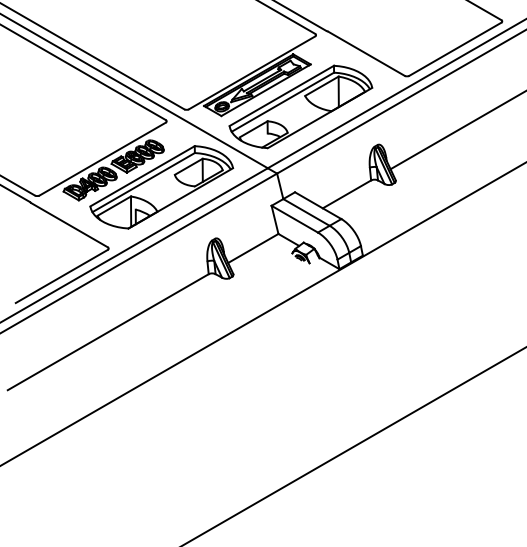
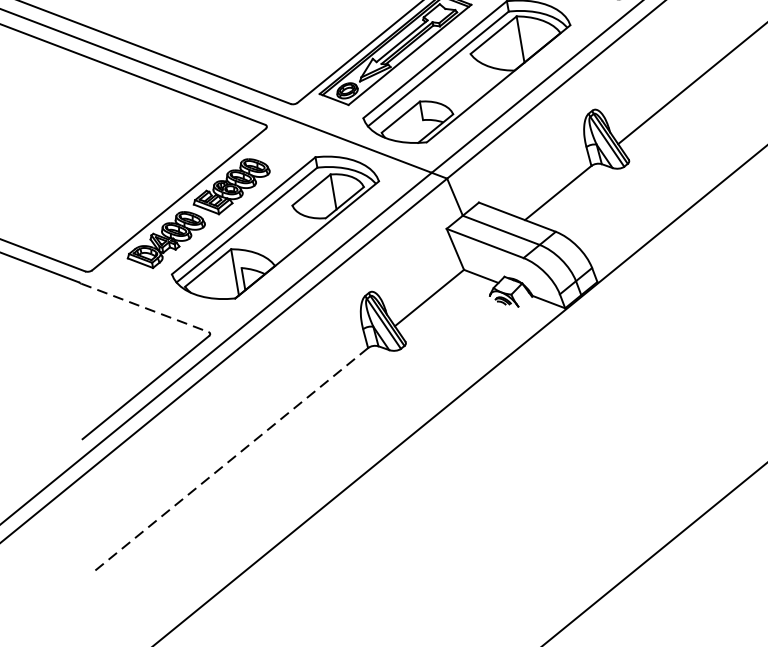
line: (69, 225) -> (144, 308), solid -> dashed
line: (107, 332) -> (228, 461), solid -> dashed

